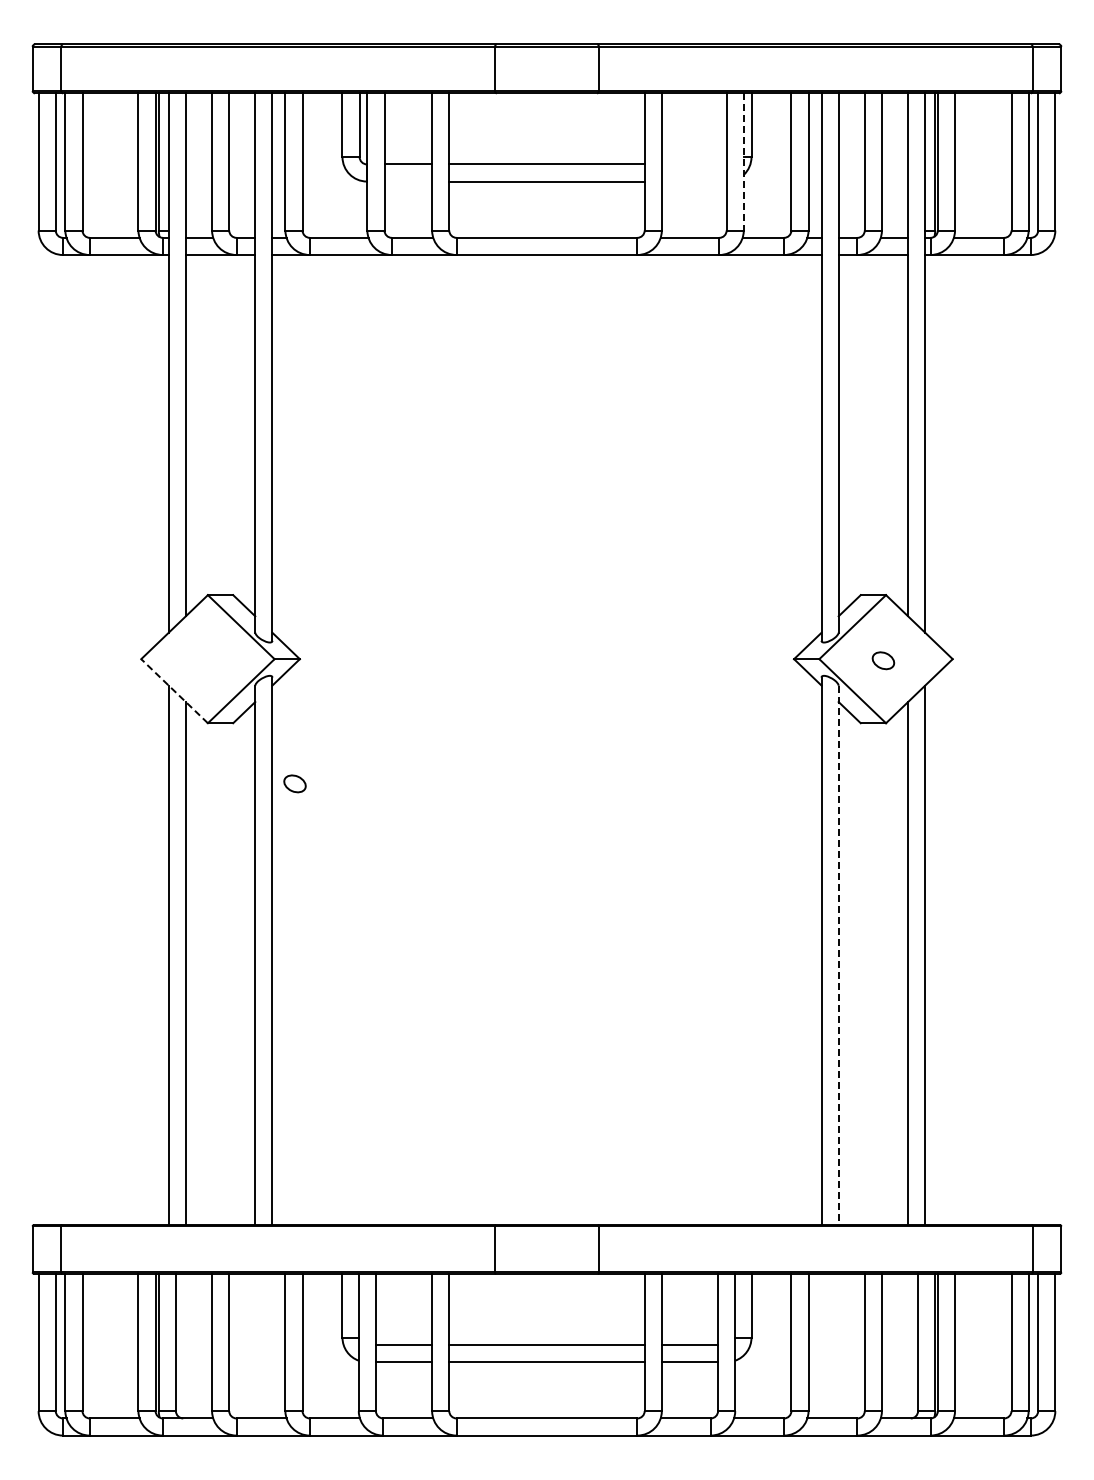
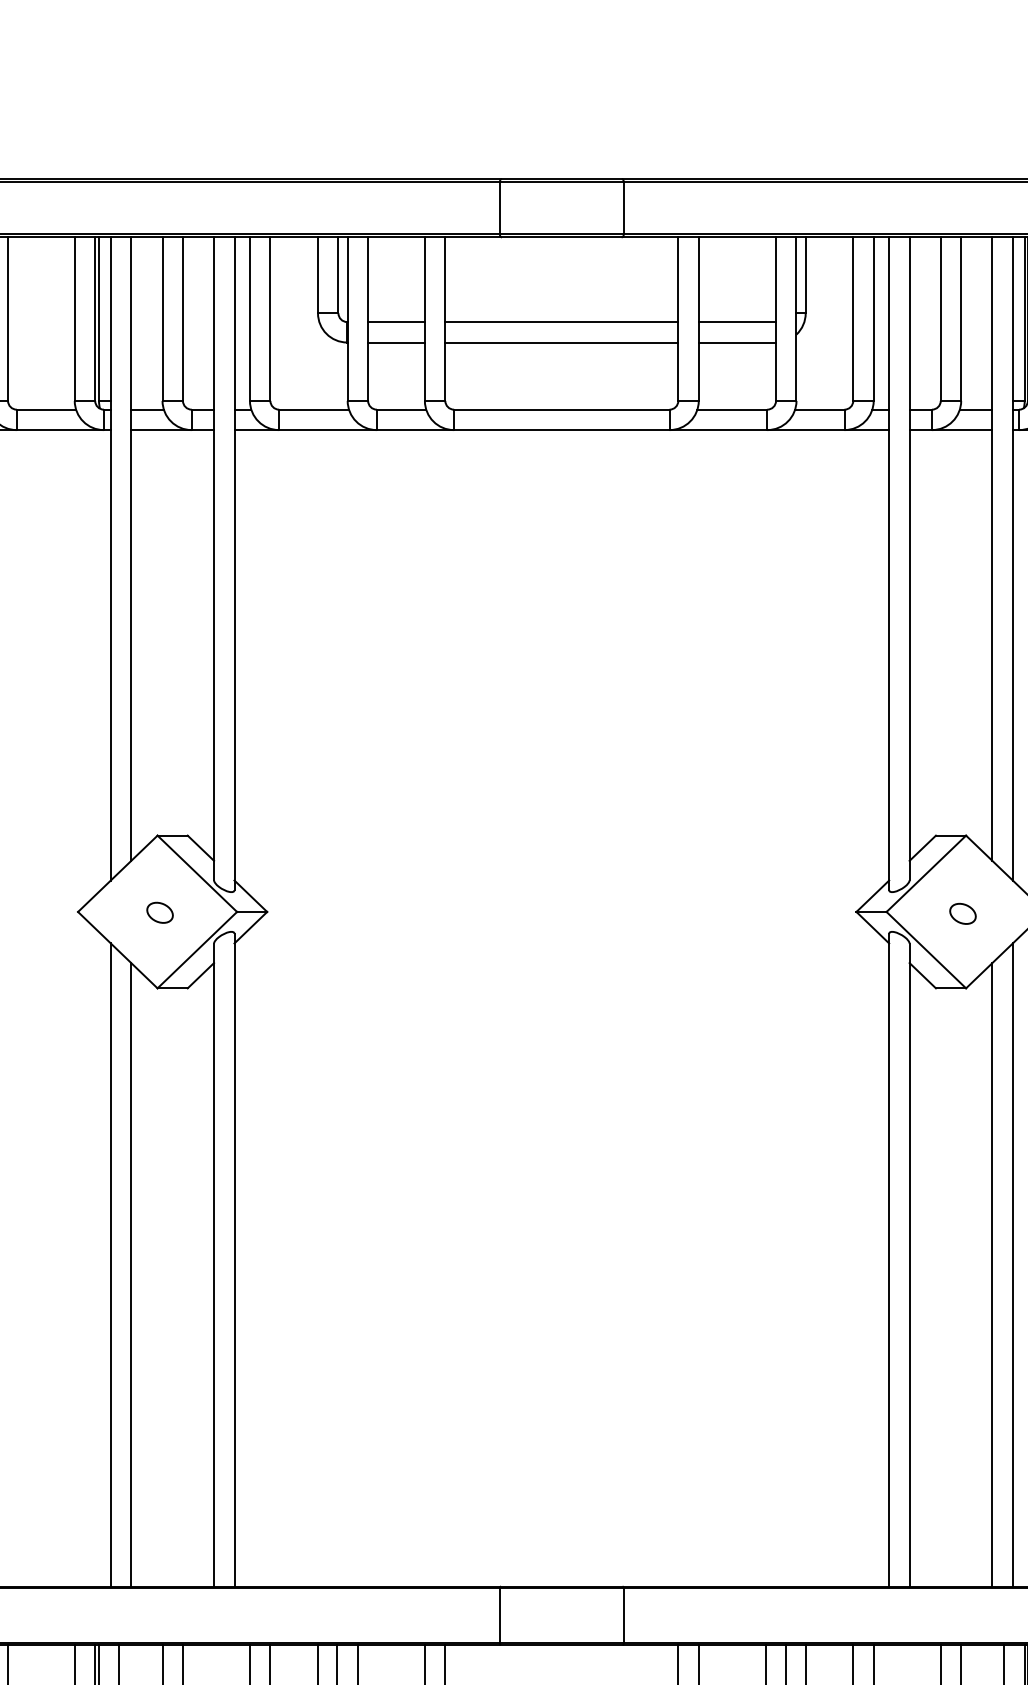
line: (743, 161) -> (796, 318), dashed -> solid
line: (693, 164) -> (736, 322), added
line: (408, 181) -> (396, 342), added
line: (693, 181) -> (736, 342), added
line: (174, 690) -> (117, 949), dashed -> solid
part: (294, 783) -> (159, 912), moved
line: (838, 955) -> (909, 1265), dashed -> solid

